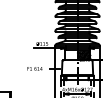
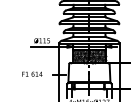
hatch: (71, 55) -> (81, 56), added

